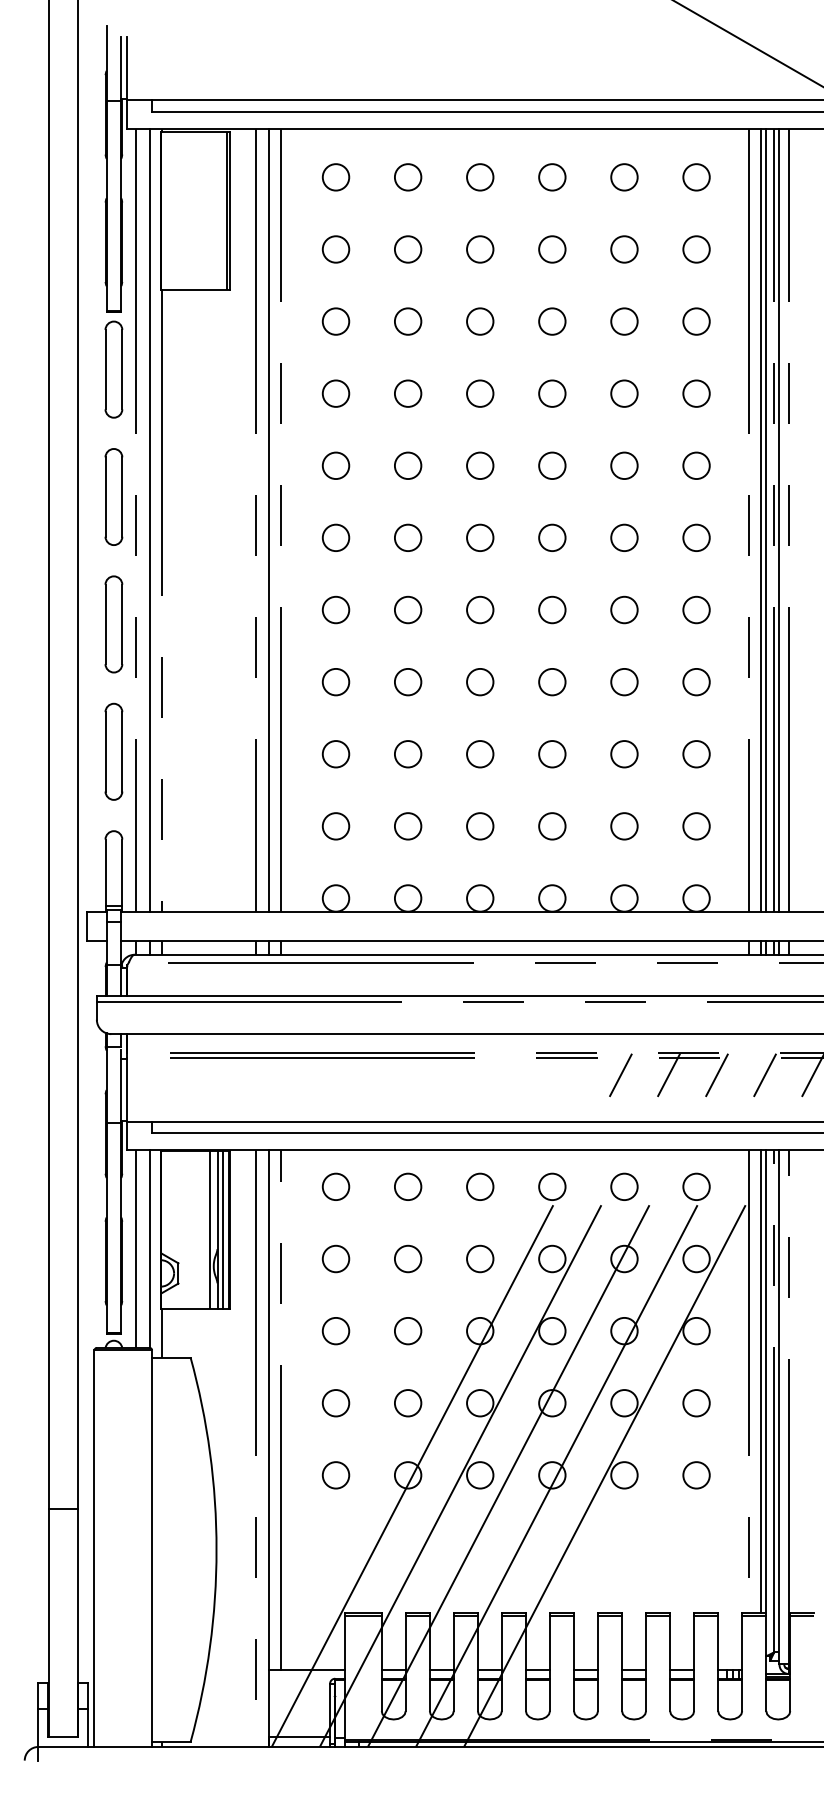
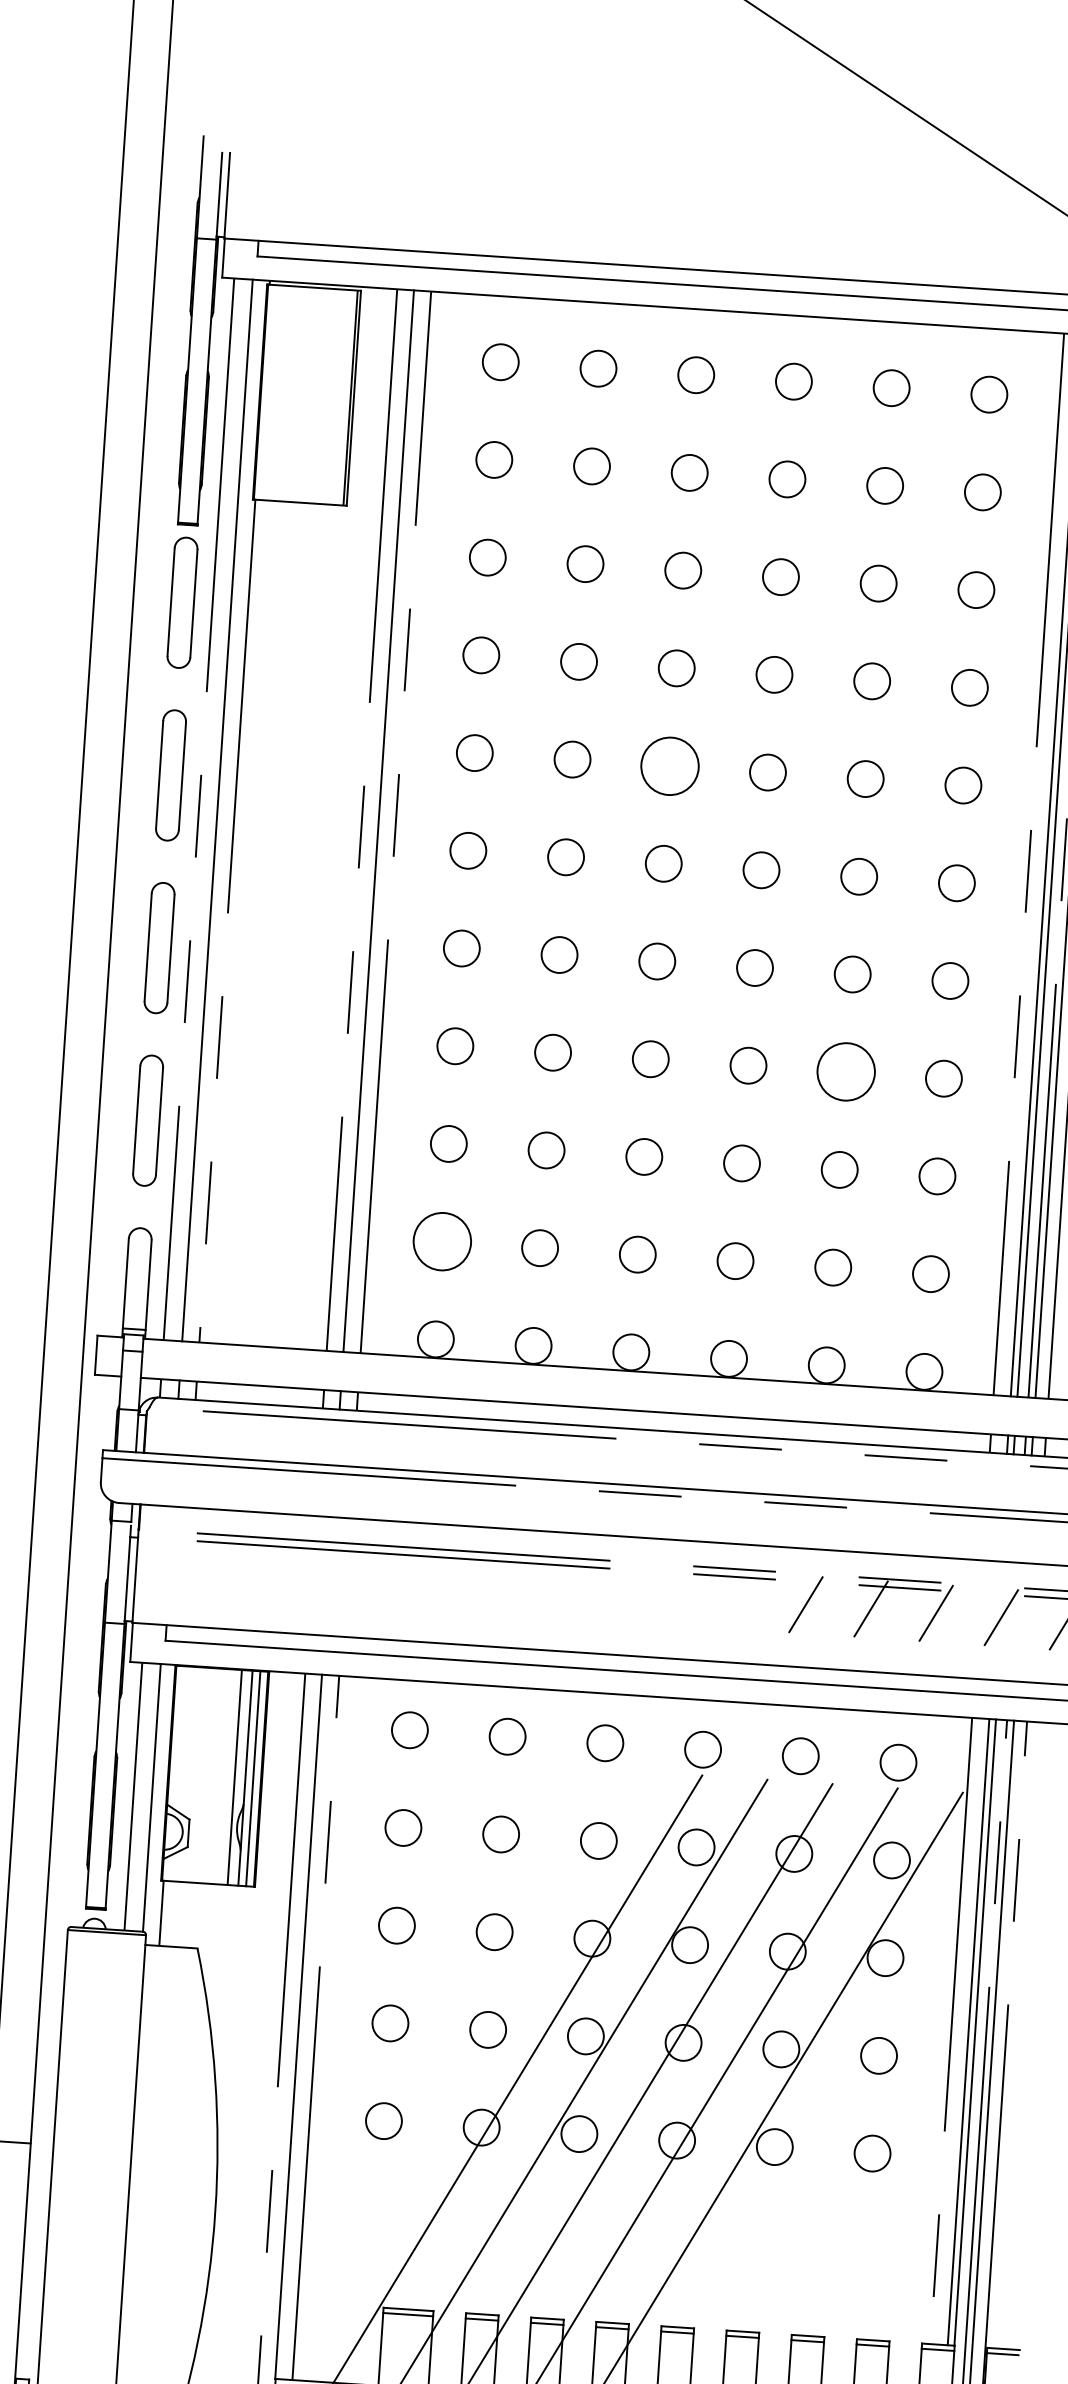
circle: (480, 465) -> (670, 765), size x1.6
circle: (624, 682) -> (846, 1072), size x1.6
circle: (335, 826) -> (441, 1241), size x1.6

